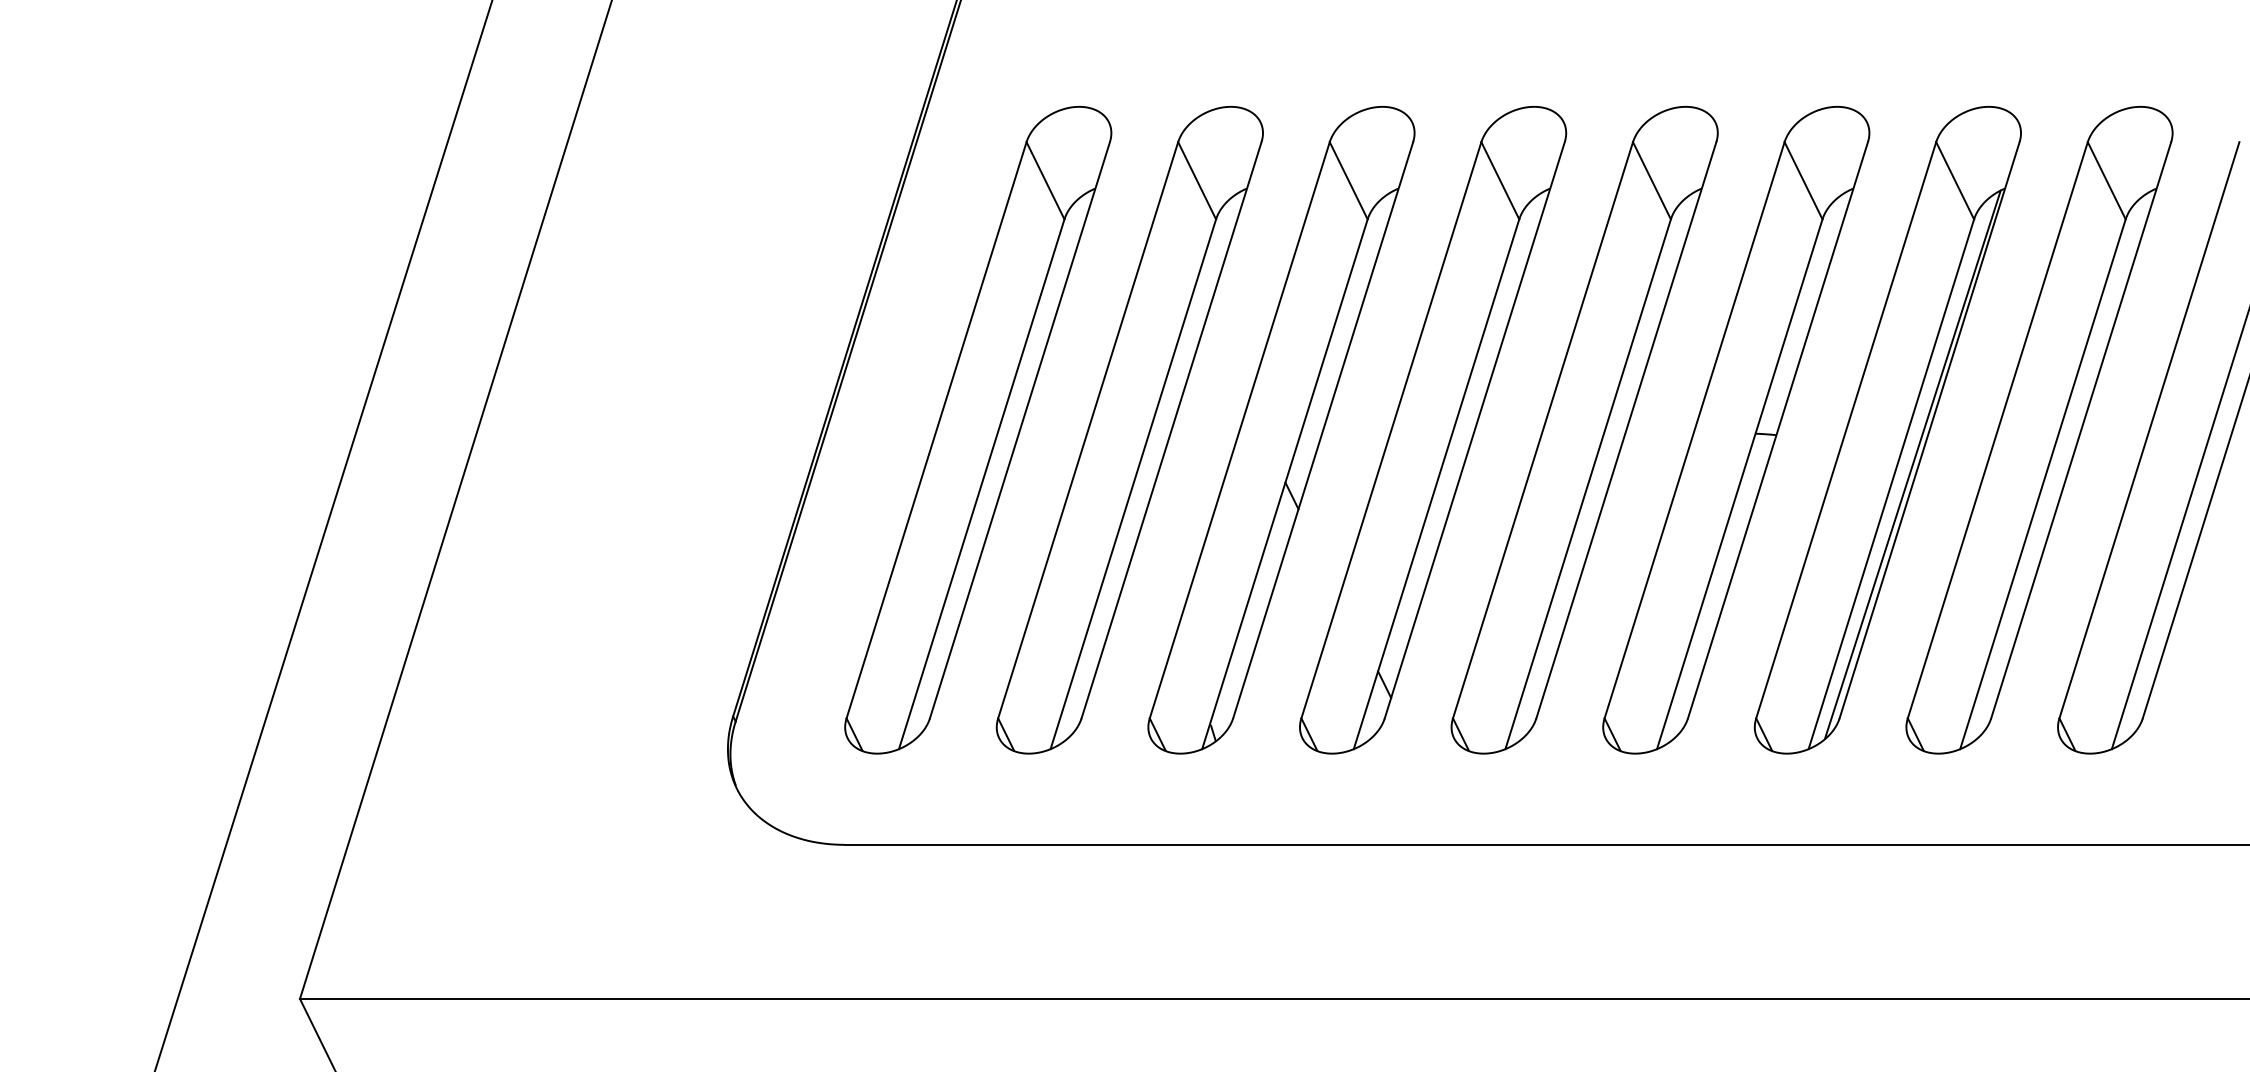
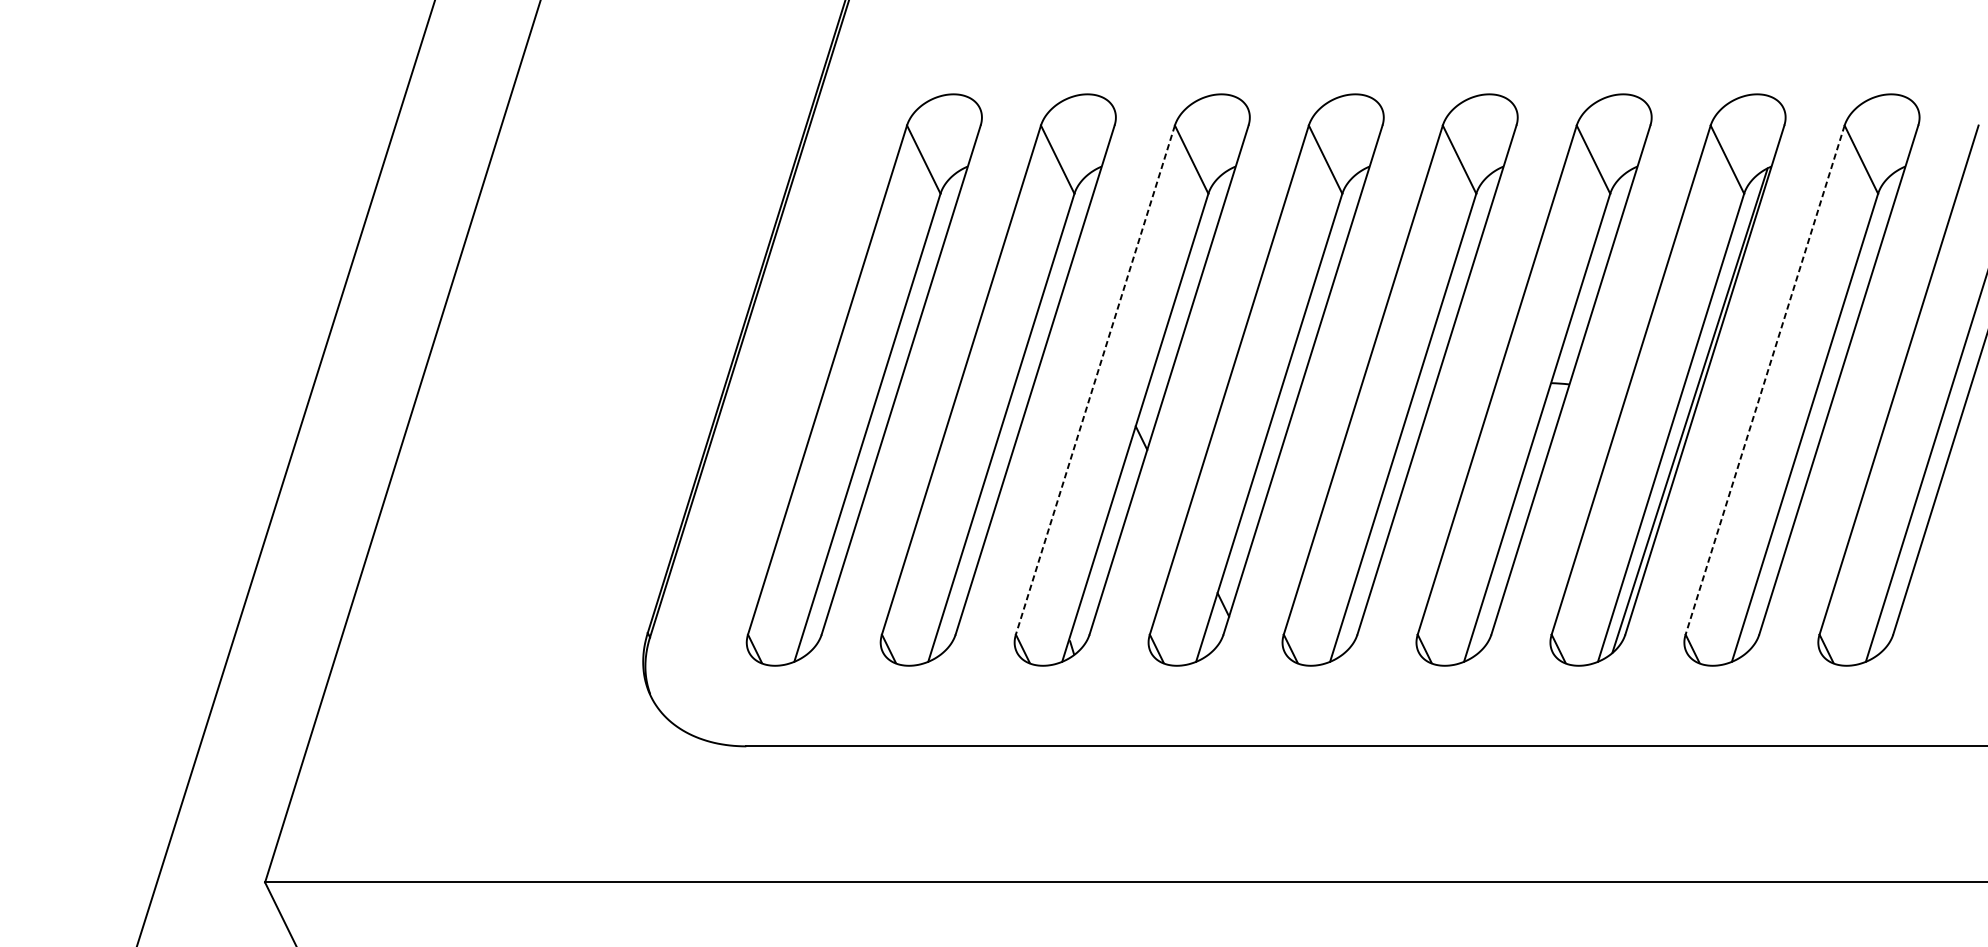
line: (1239, 430) -> (1095, 380), solid -> dashed
line: (1997, 430) -> (1764, 380), solid -> dashed

